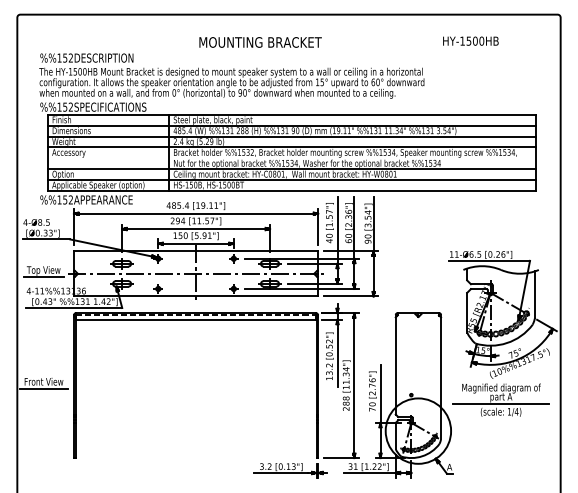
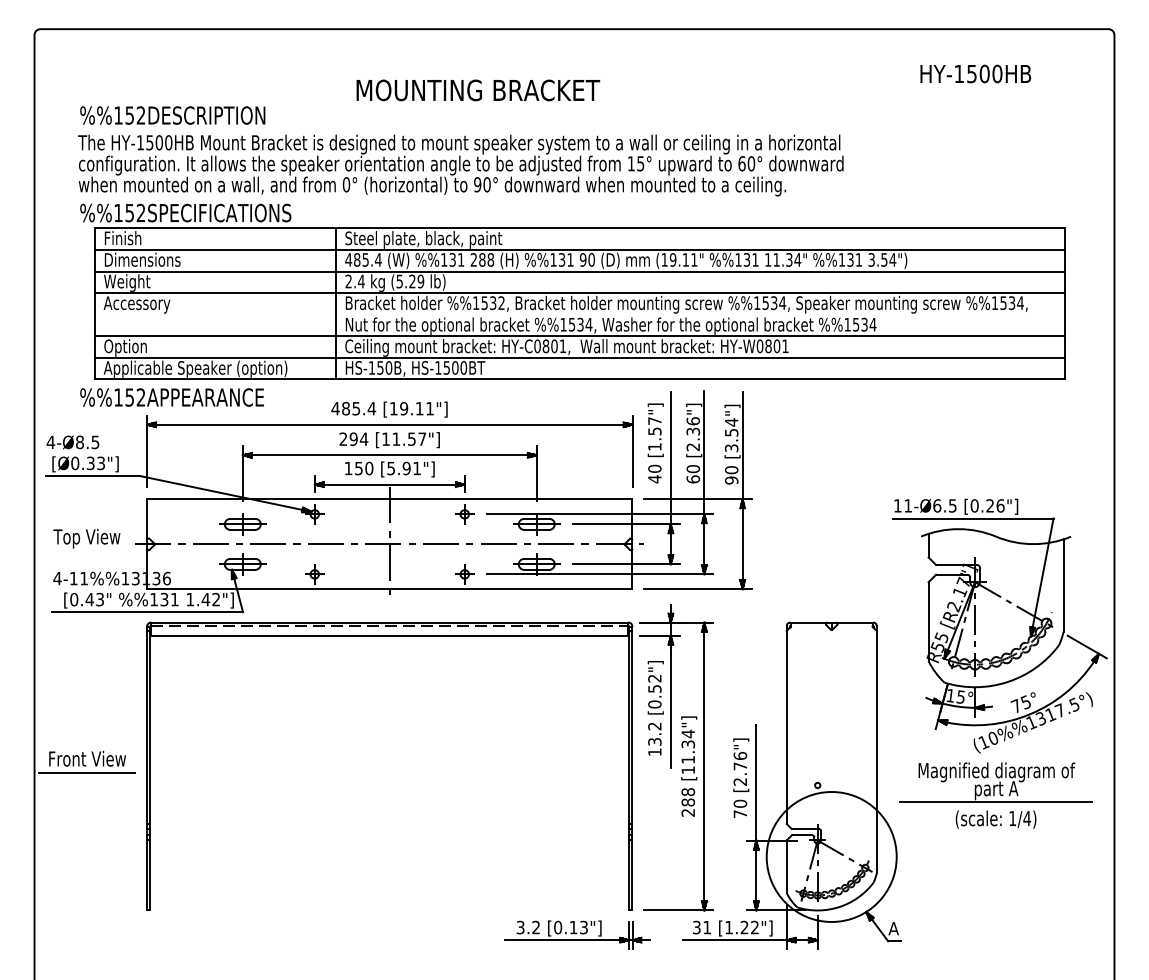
text: (470, 40) -> (975, 72), moved
text: (260, 42) -> (478, 90), moved
line: (43, 276) -> (86, 549), removed

